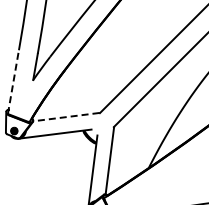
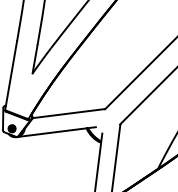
line: (13, 81) -> (11, 74), dashed -> solid
line: (65, 117) -> (67, 114), dashed -> solid

